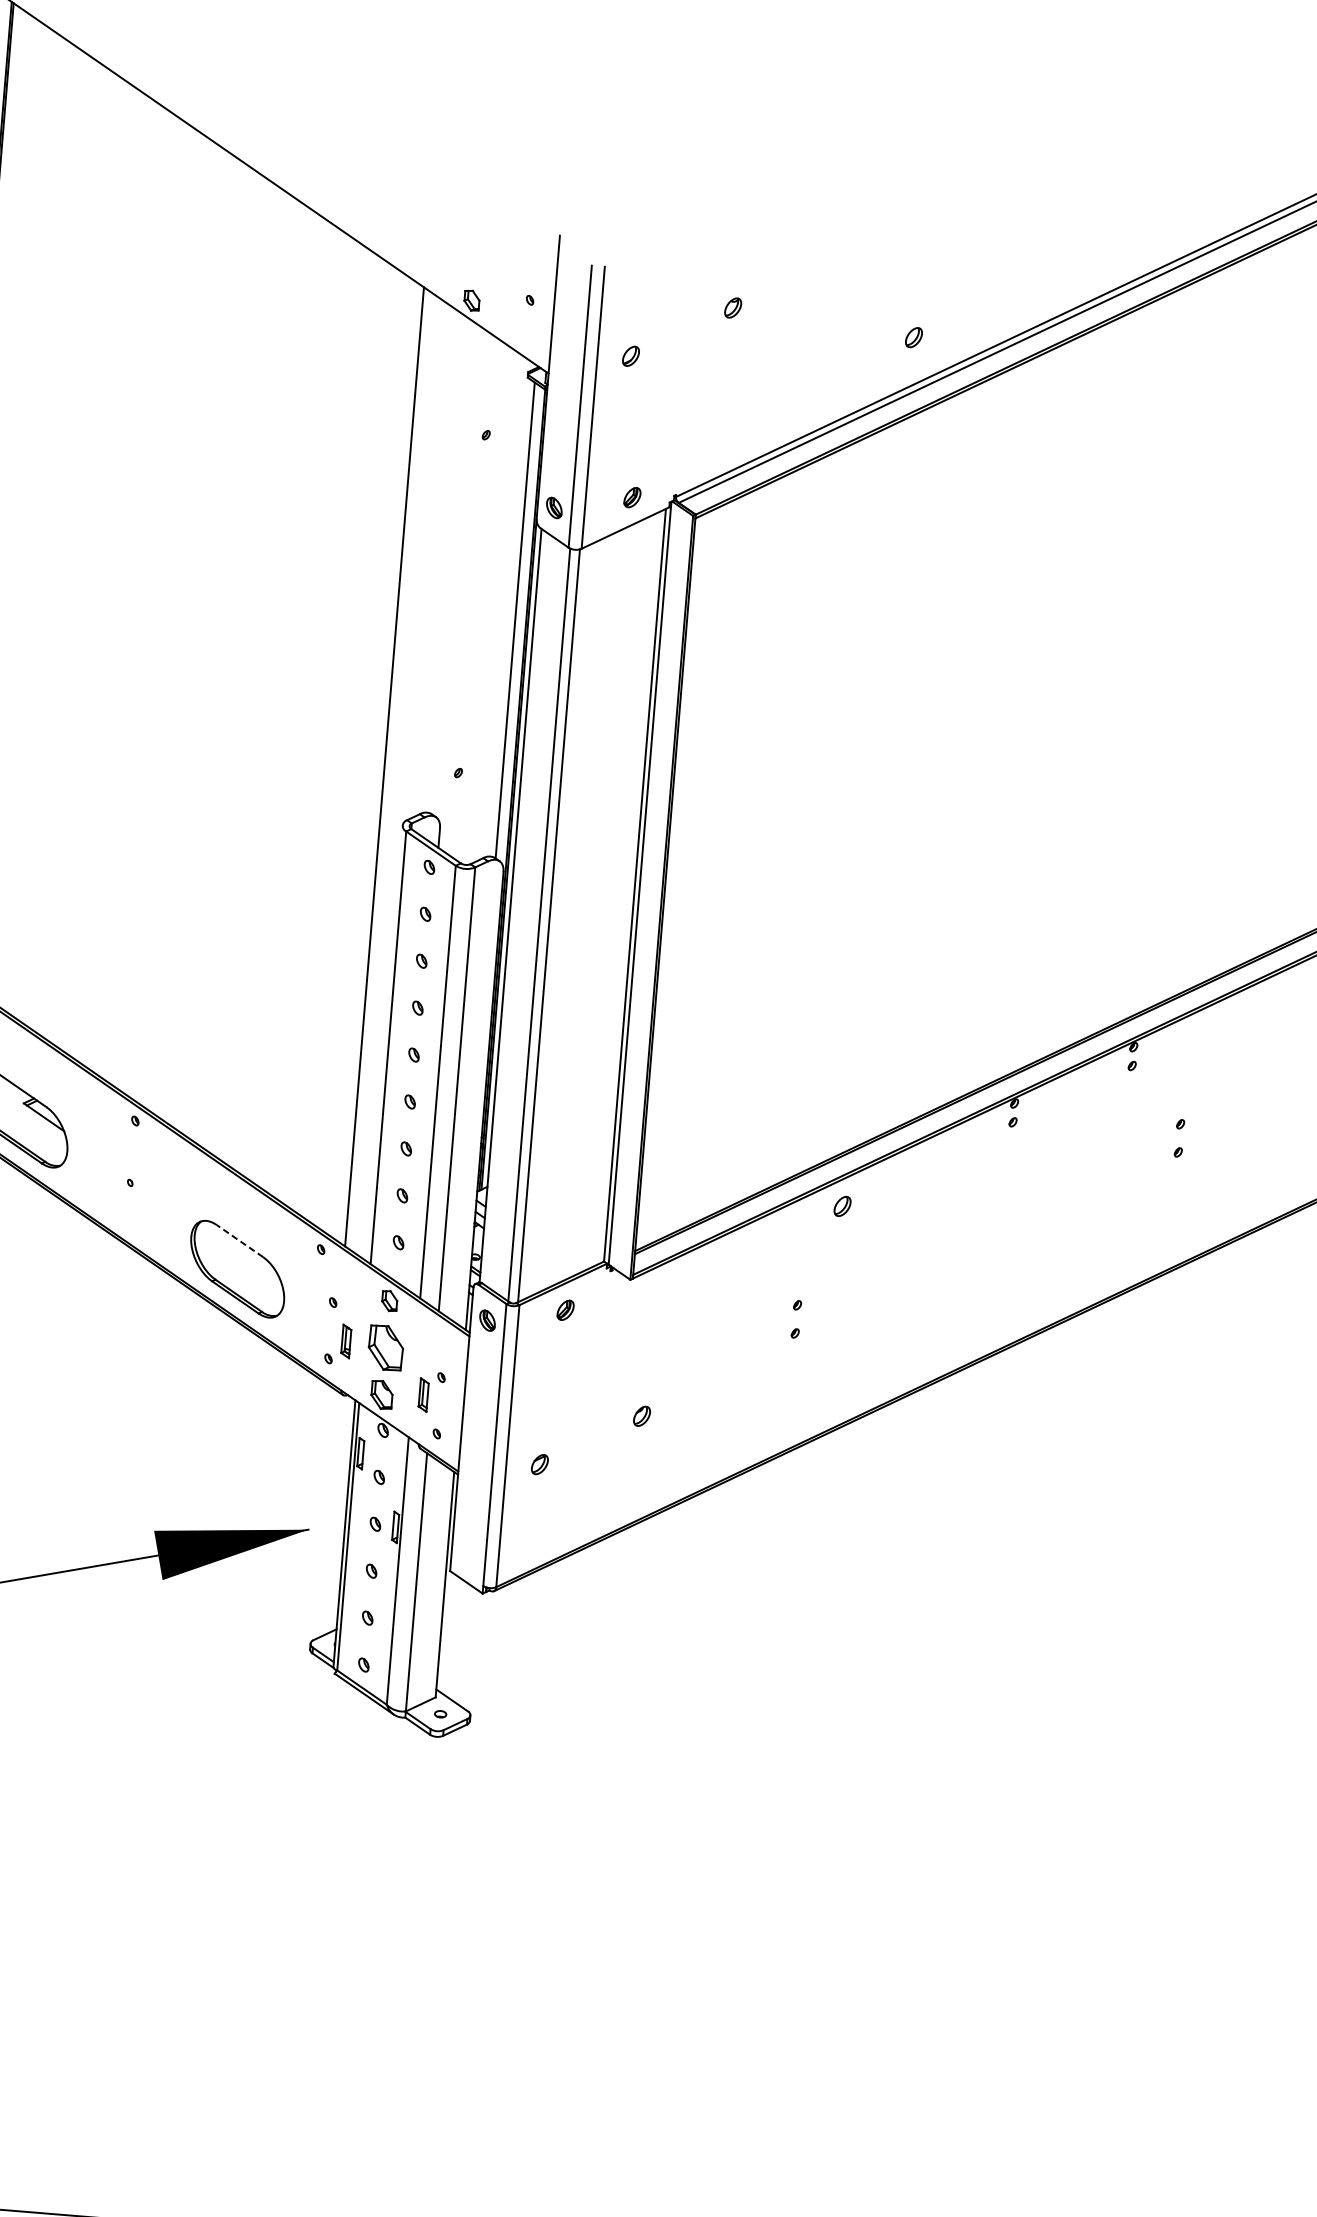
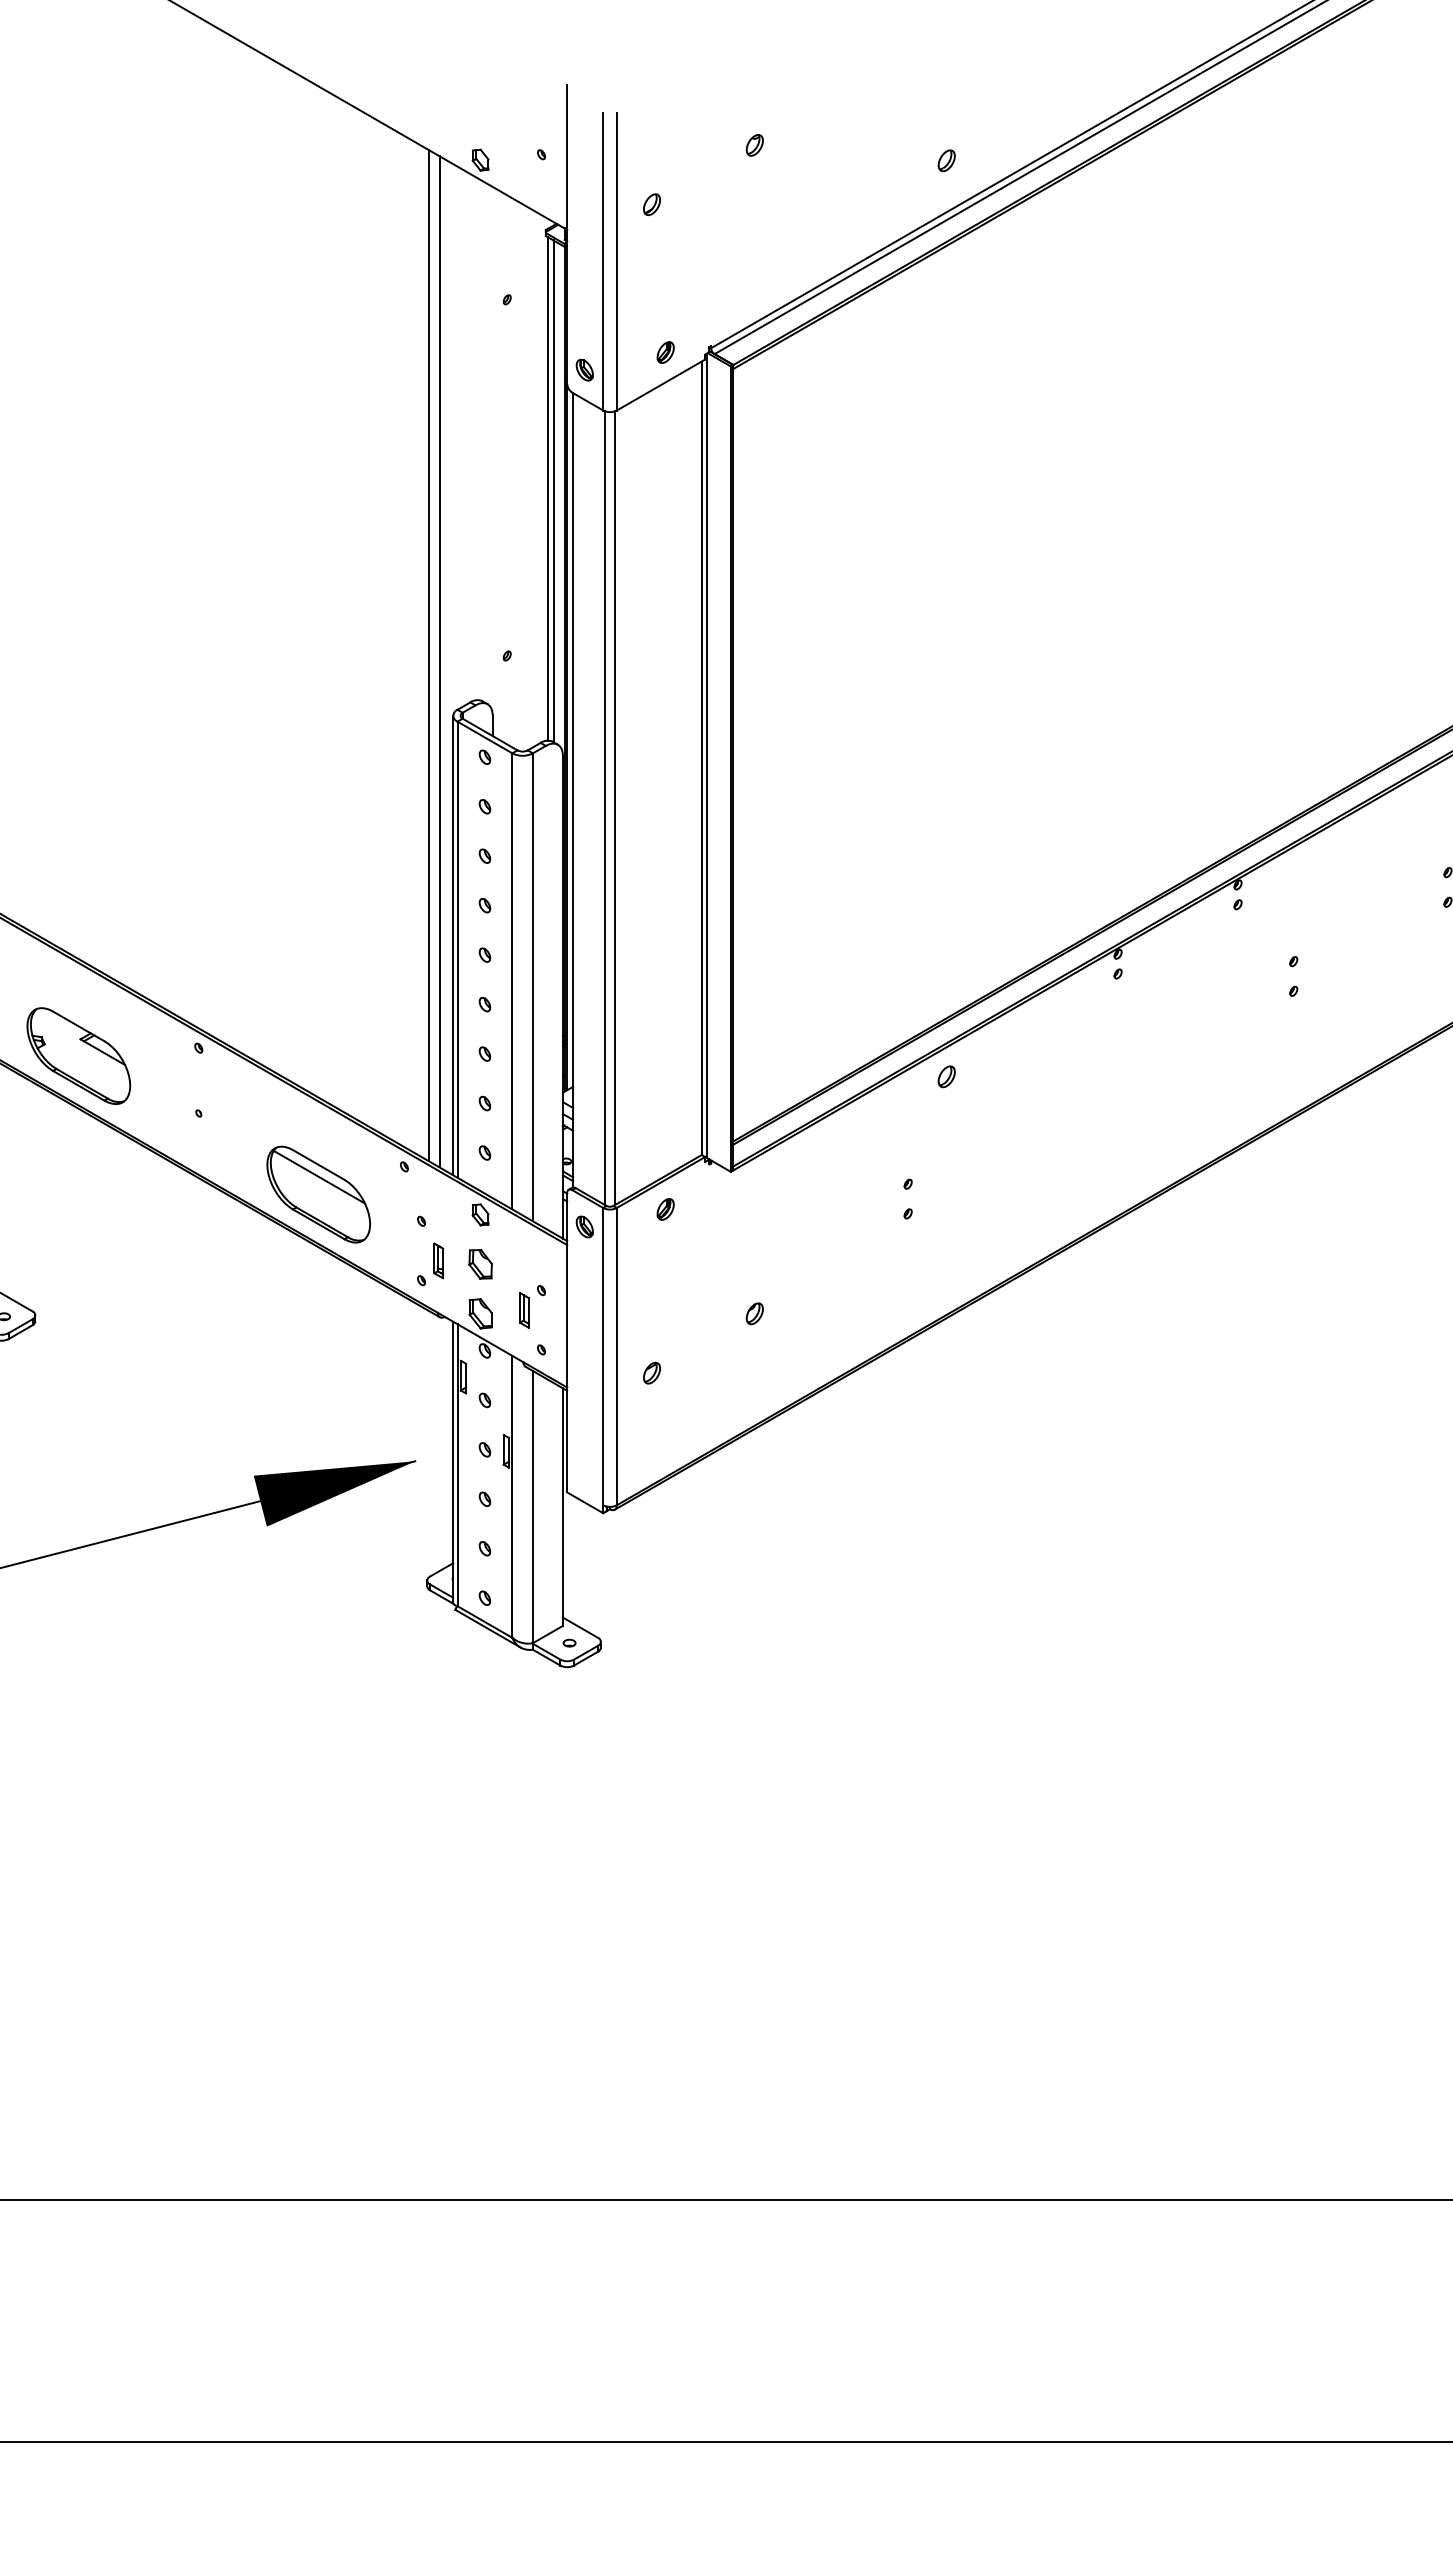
line: (510, 617) -> (548, 488), added
line: (393, 773) -> (439, 661), added
line: (384, 1043) -> (453, 945), added
line: (239, 1240) -> (318, 1164), dashed -> solid
line: (239, 1252) -> (319, 1176), added
part: (385, 1348) -> (480, 1264), size x0.62

